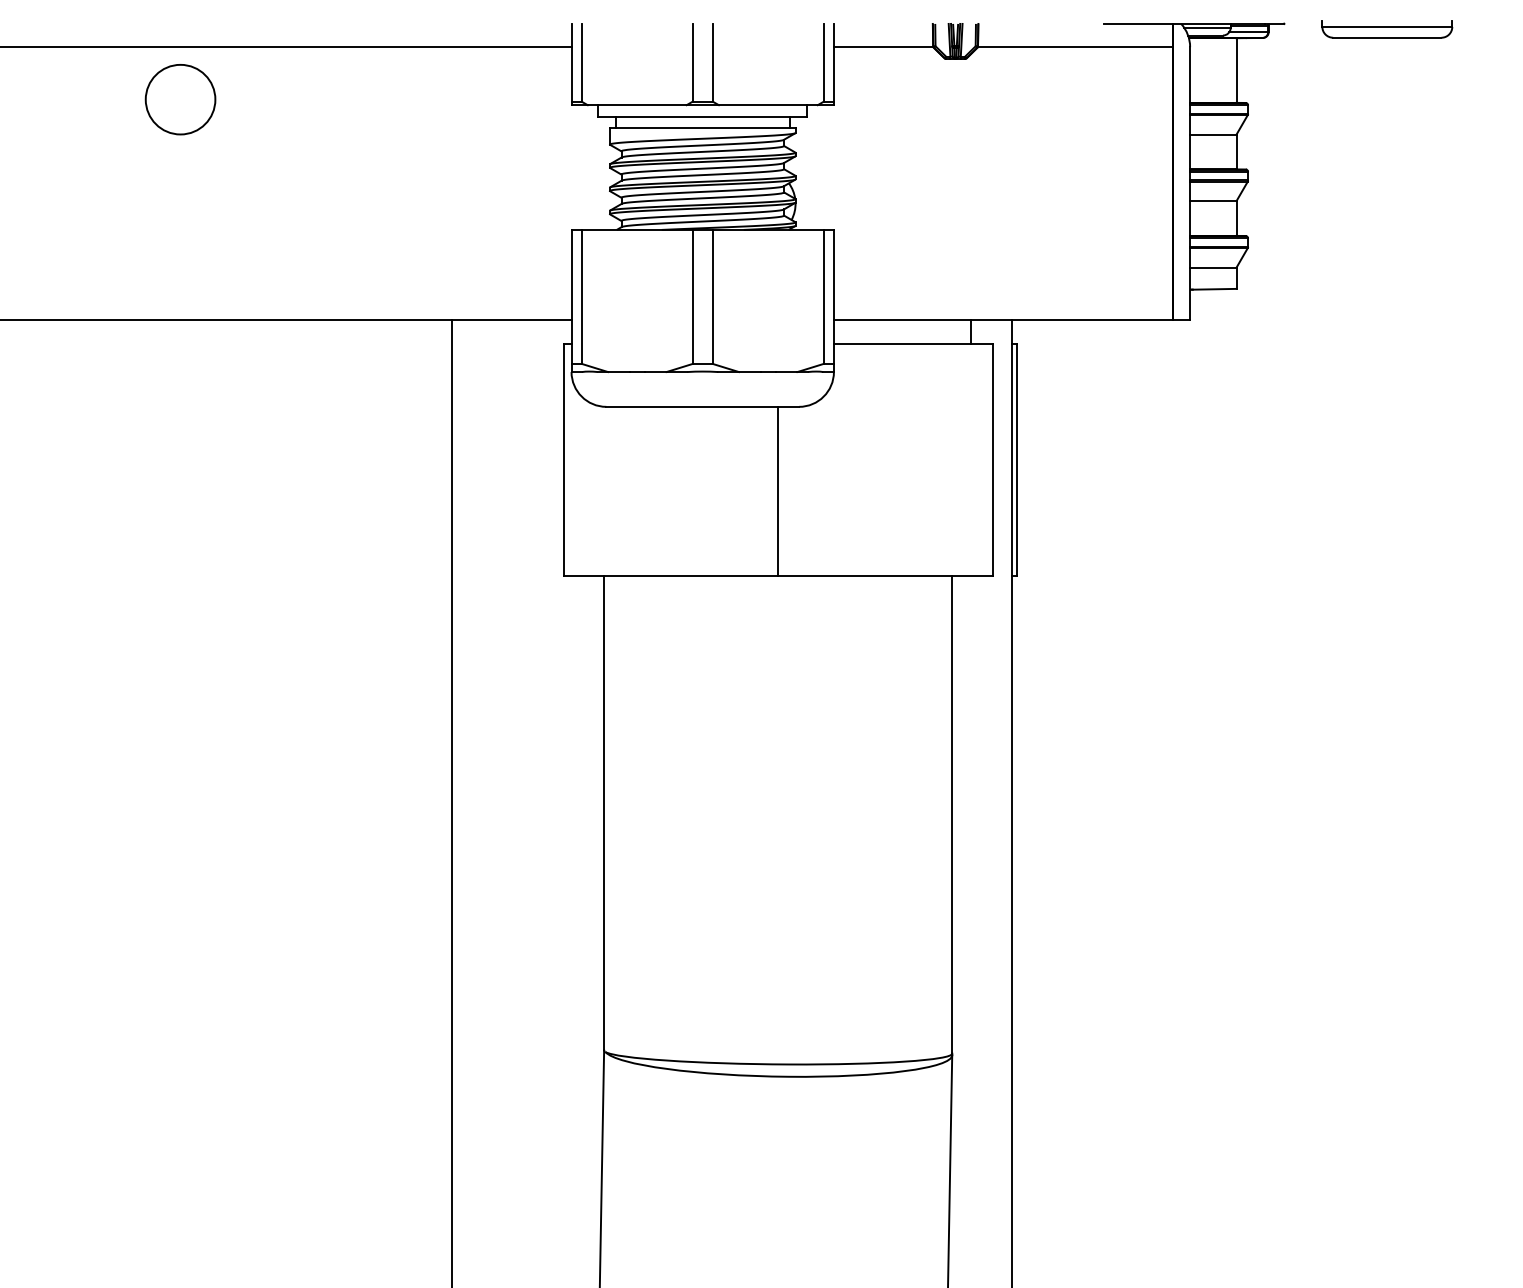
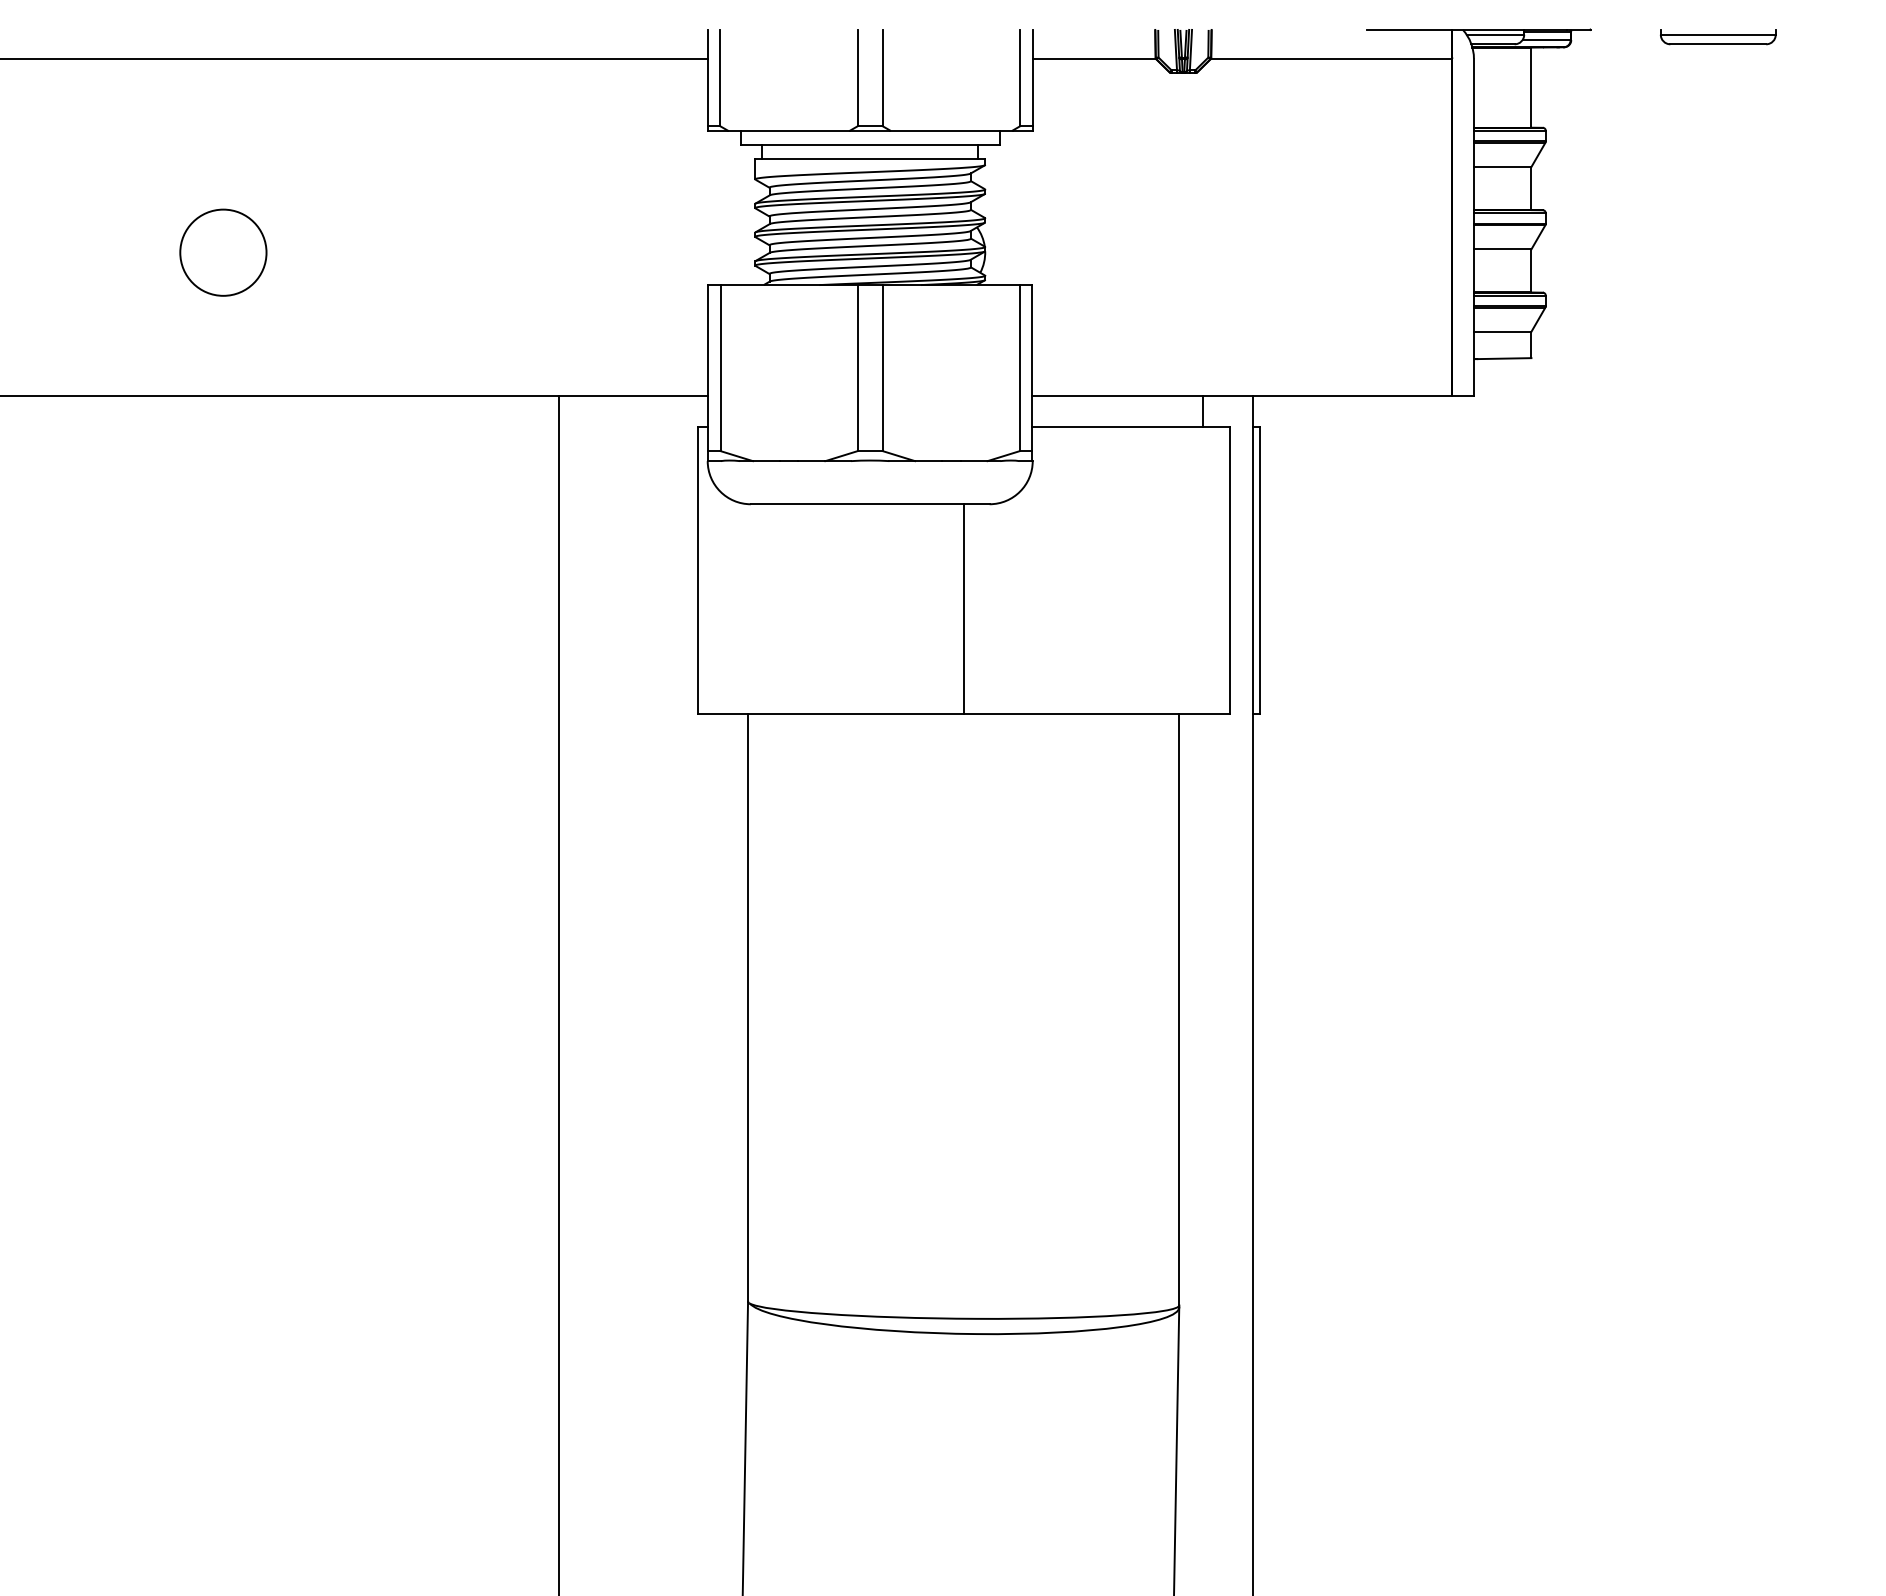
part: (1387, 30) -> (1718, 37), size x0.71
circle: (180, 99) -> (223, 252), moved

